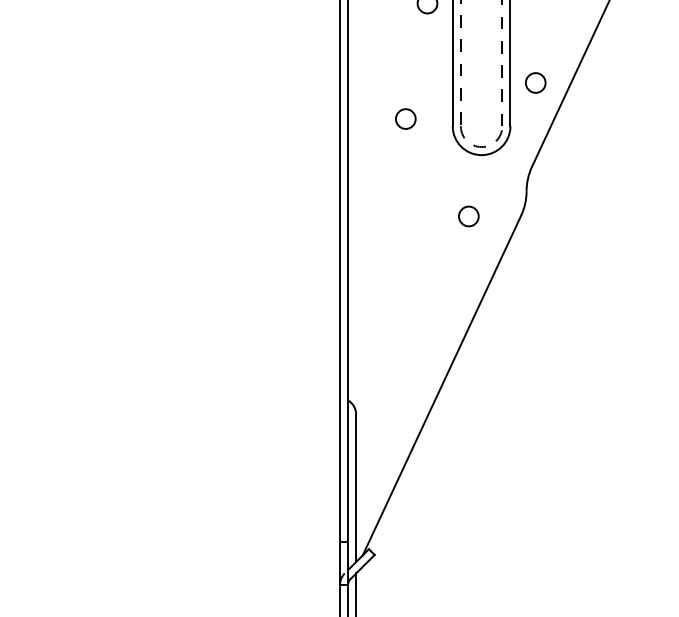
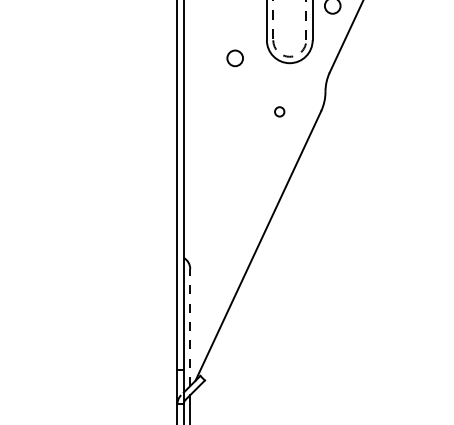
circle: (405, 118) -> (234, 57), moved
circle: (468, 216) -> (279, 111), size x0.6
line: (356, 488) -> (190, 327), solid -> dashed

